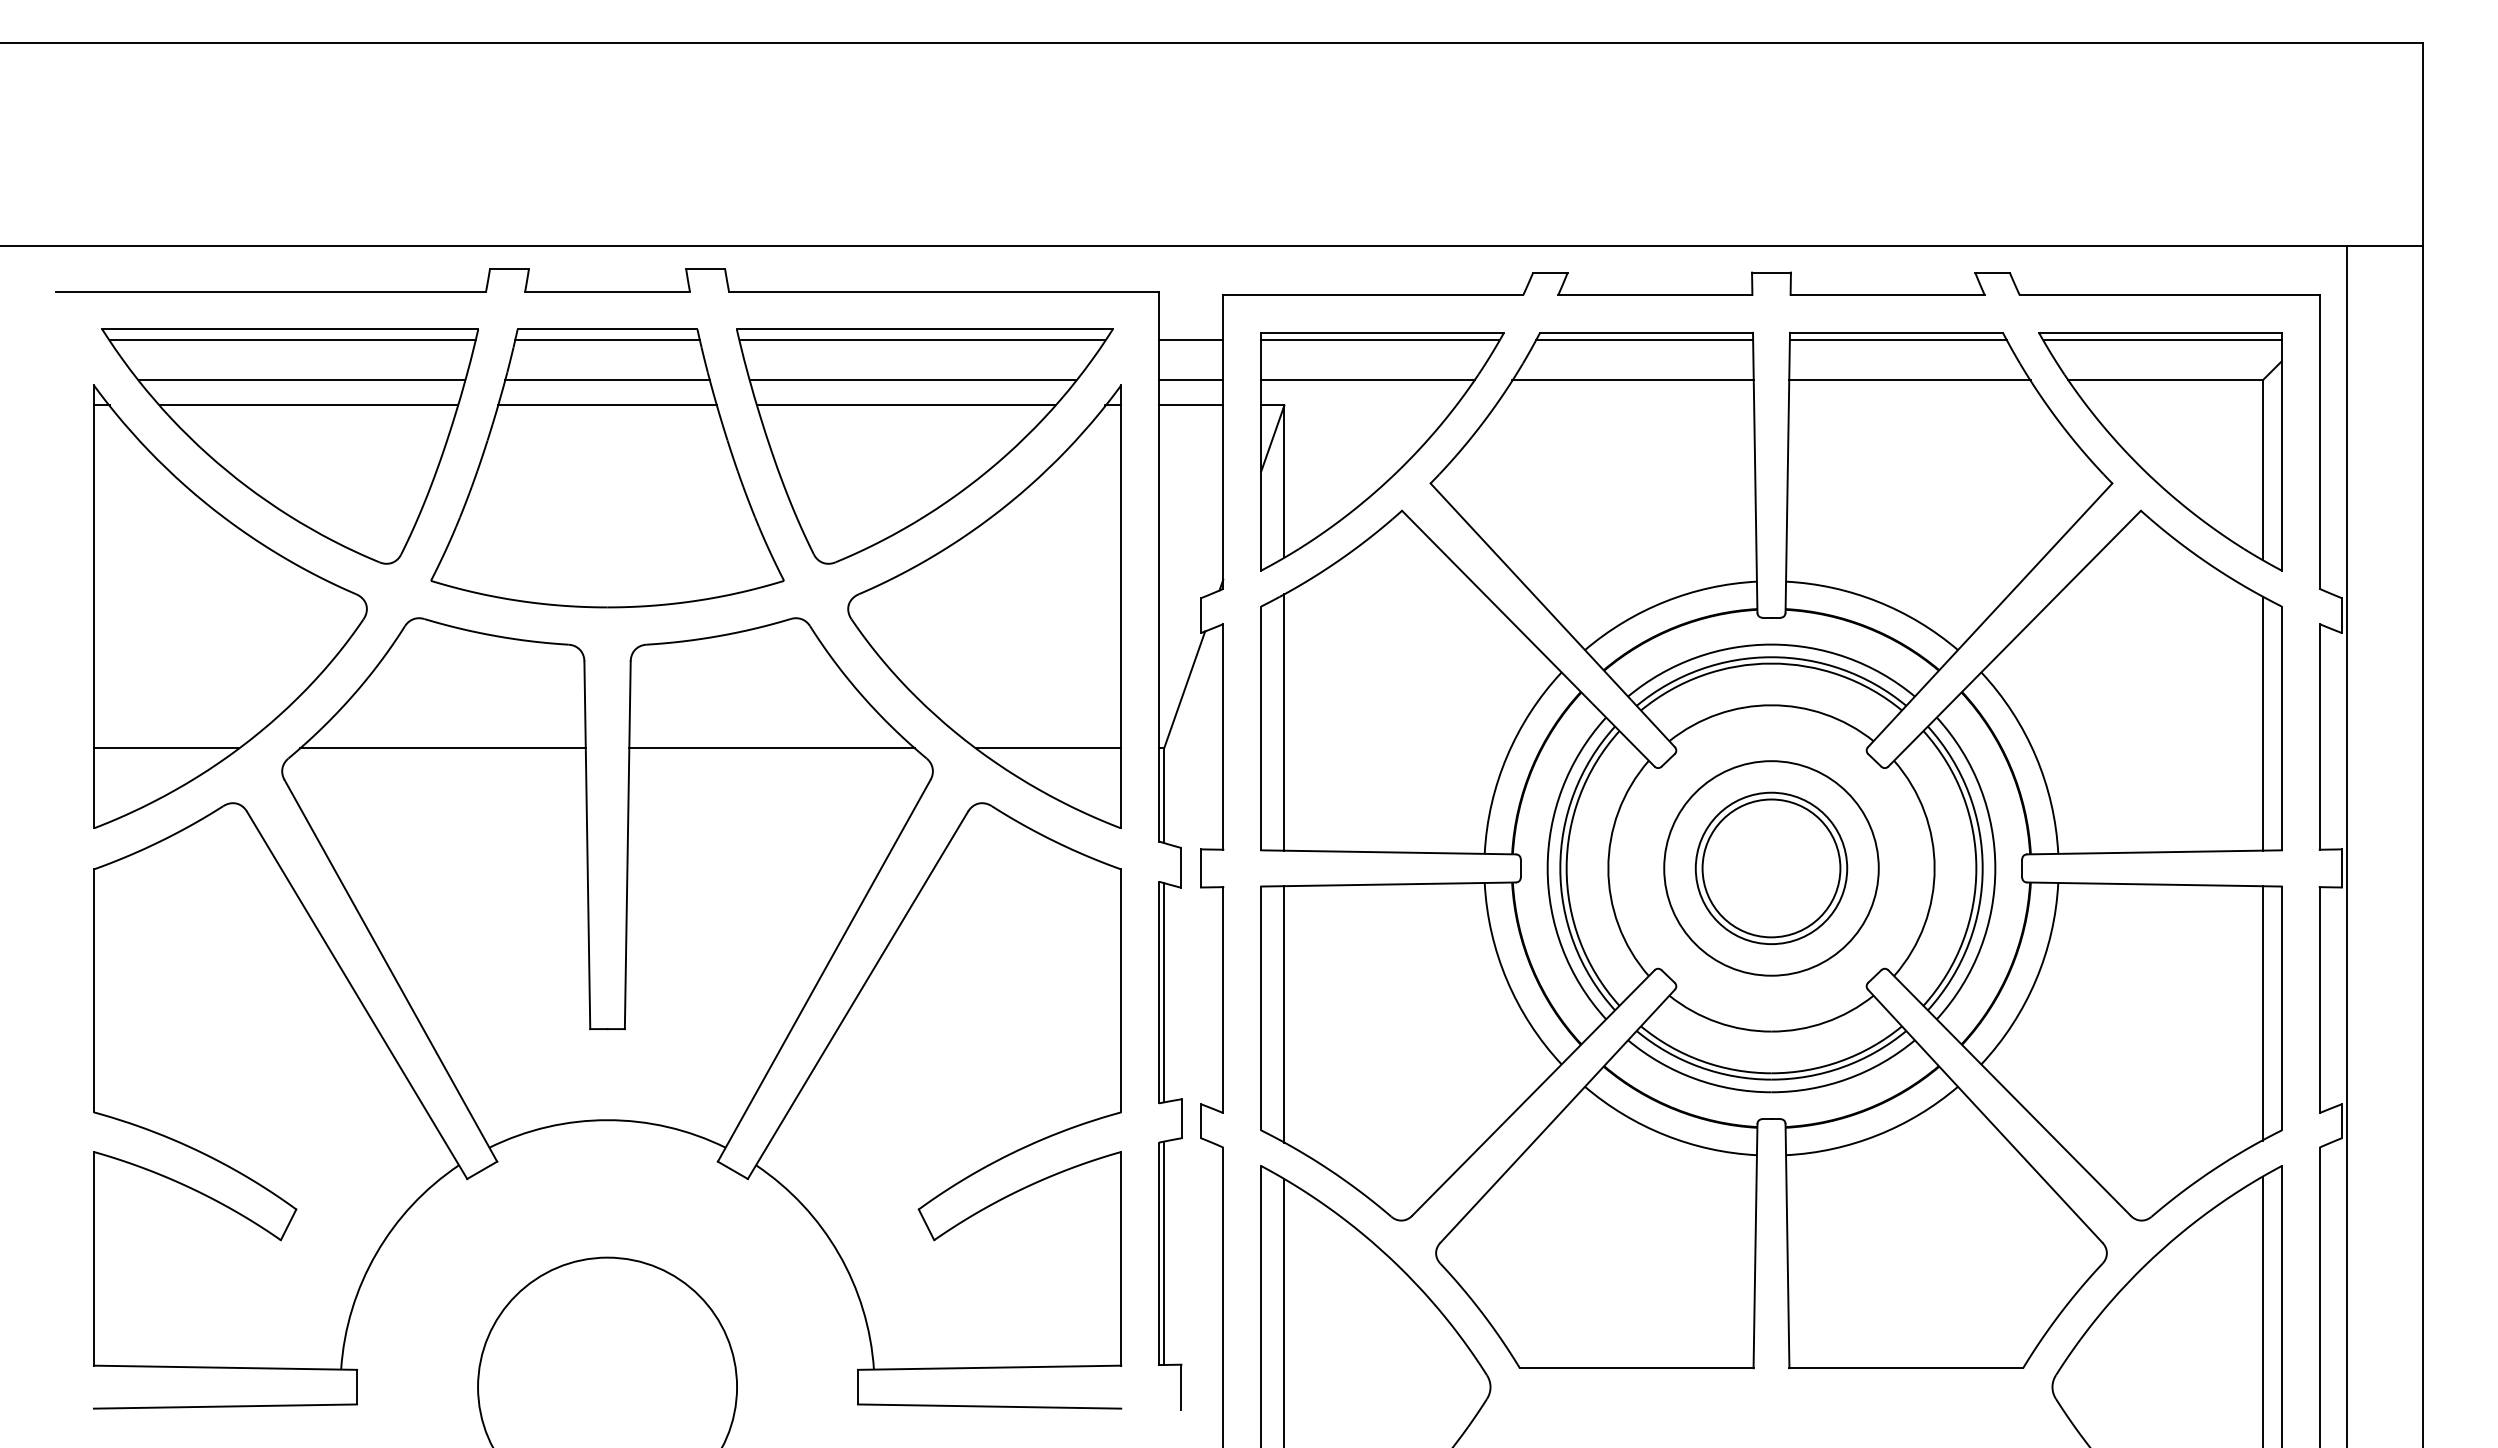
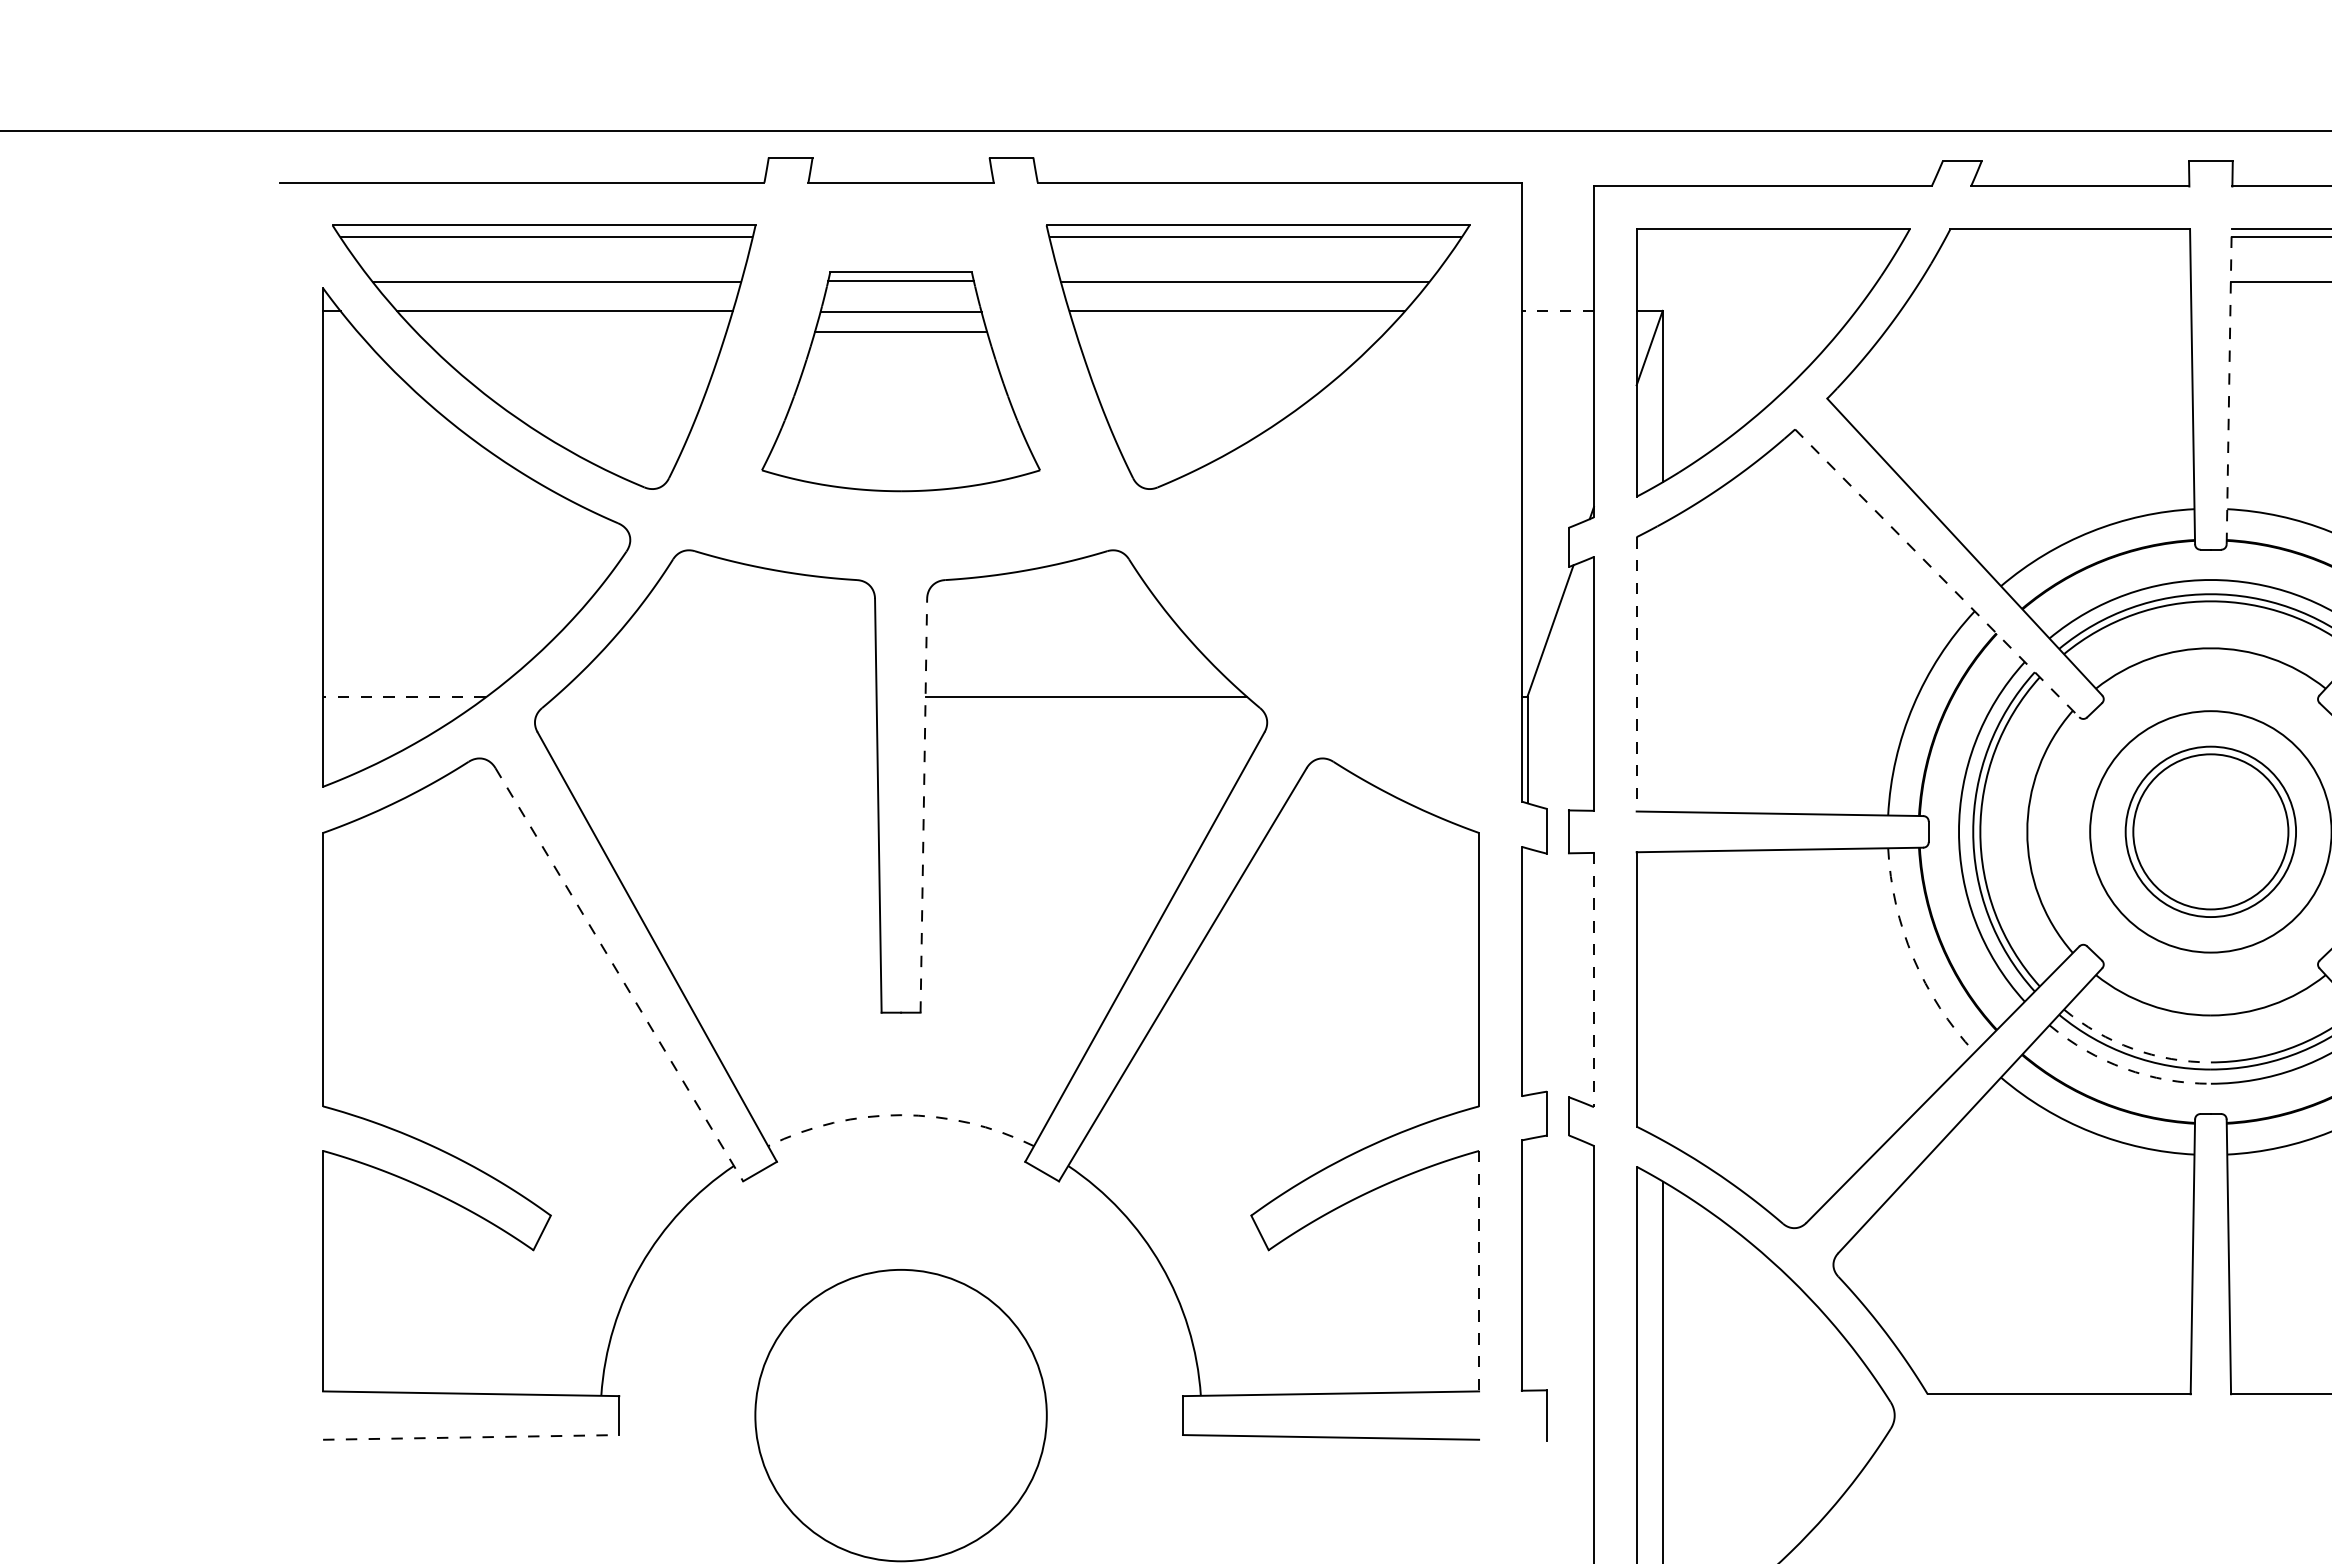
line: (1191, 340) -> (1558, 237), removed
line: (1380, 340) -> (1770, 237), removed
line: (1644, 340) -> (2067, 237), removed
line: (1191, 380) -> (1558, 282), removed
line: (1367, 380) -> (1756, 282), removed
line: (1632, 380) -> (2054, 282), removed
line: (1190, 405) -> (1557, 310), solid -> dashed
part: (607, 468) -> (901, 381), size x0.7
line: (1787, 472) -> (2228, 386), solid -> dashed
part: (984, 606) -> (1325, 537), removed
line: (1528, 638) -> (1937, 573), solid -> dashed
line: (1284, 722) -> (1662, 667), removed
line: (1261, 728) -> (1636, 674), solid -> dashed
line: (165, 748) -> (403, 696), solid -> dashed
line: (442, 748) -> (715, 696), removed
line: (627, 845) -> (923, 806), solid -> dashed
arc: (1507, 980) -> (1913, 957), solid -> dashed
line: (1164, 992) -> (1527, 971), removed
line: (357, 995) -> (619, 974), solid -> dashed
line: (1223, 1000) -> (1594, 980), solid -> dashed
line: (1284, 1014) -> (1662, 996), removed
arc: (1702, 1061) -> (2133, 1049), solid -> dashed
arc: (1695, 1078) -> (2125, 1068), solid -> dashed
arc: (607, 1120) -> (901, 1115), solid -> dashed
line: (1164, 1252) -> (1527, 1264), removed
line: (1121, 1258) -> (1479, 1270), solid -> dashed
line: (225, 1406) -> (471, 1437), solid -> dashed

